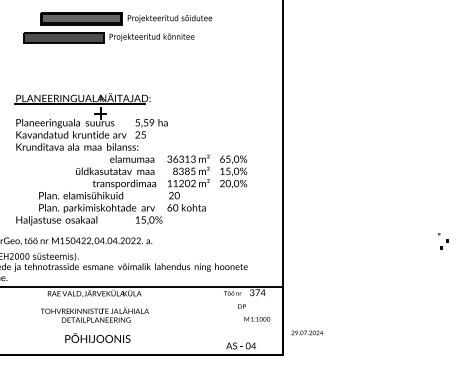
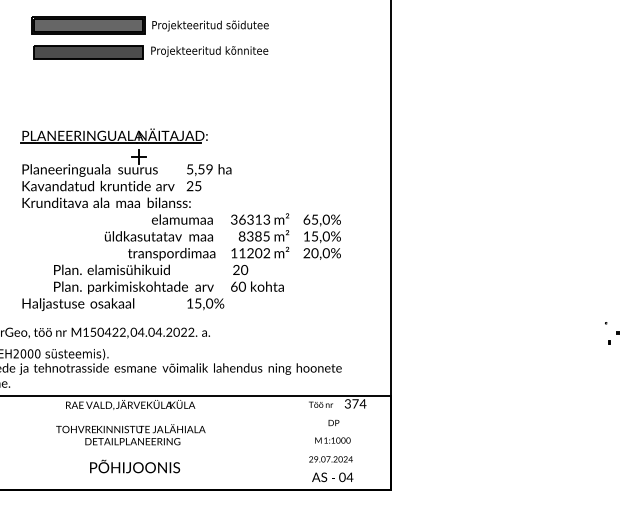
part: (125, 18) -> (149, 25), moved
text: (256, 319) -> (332, 440), moved
text: (306, 333) -> (330, 459), moved

